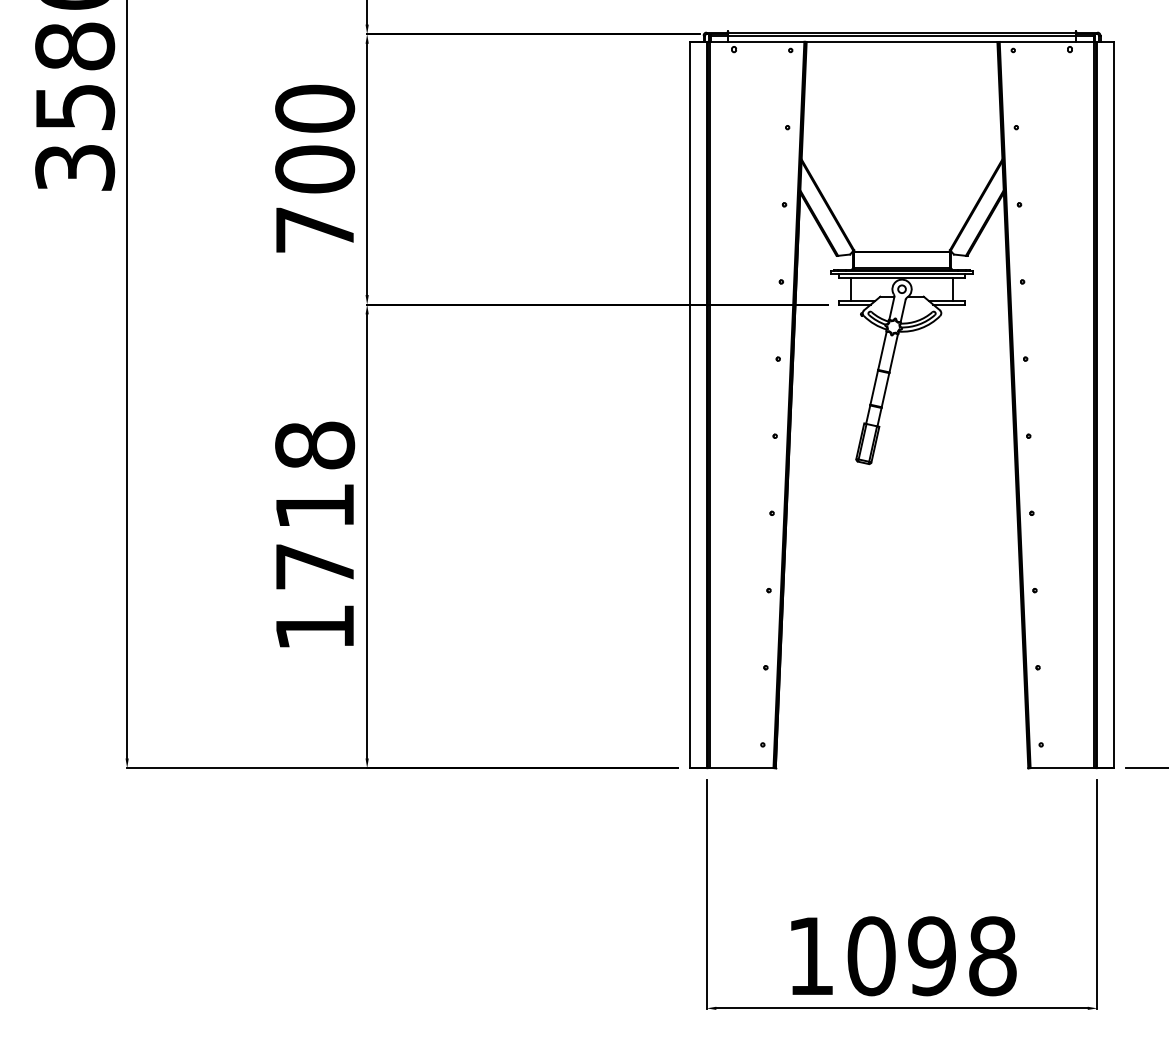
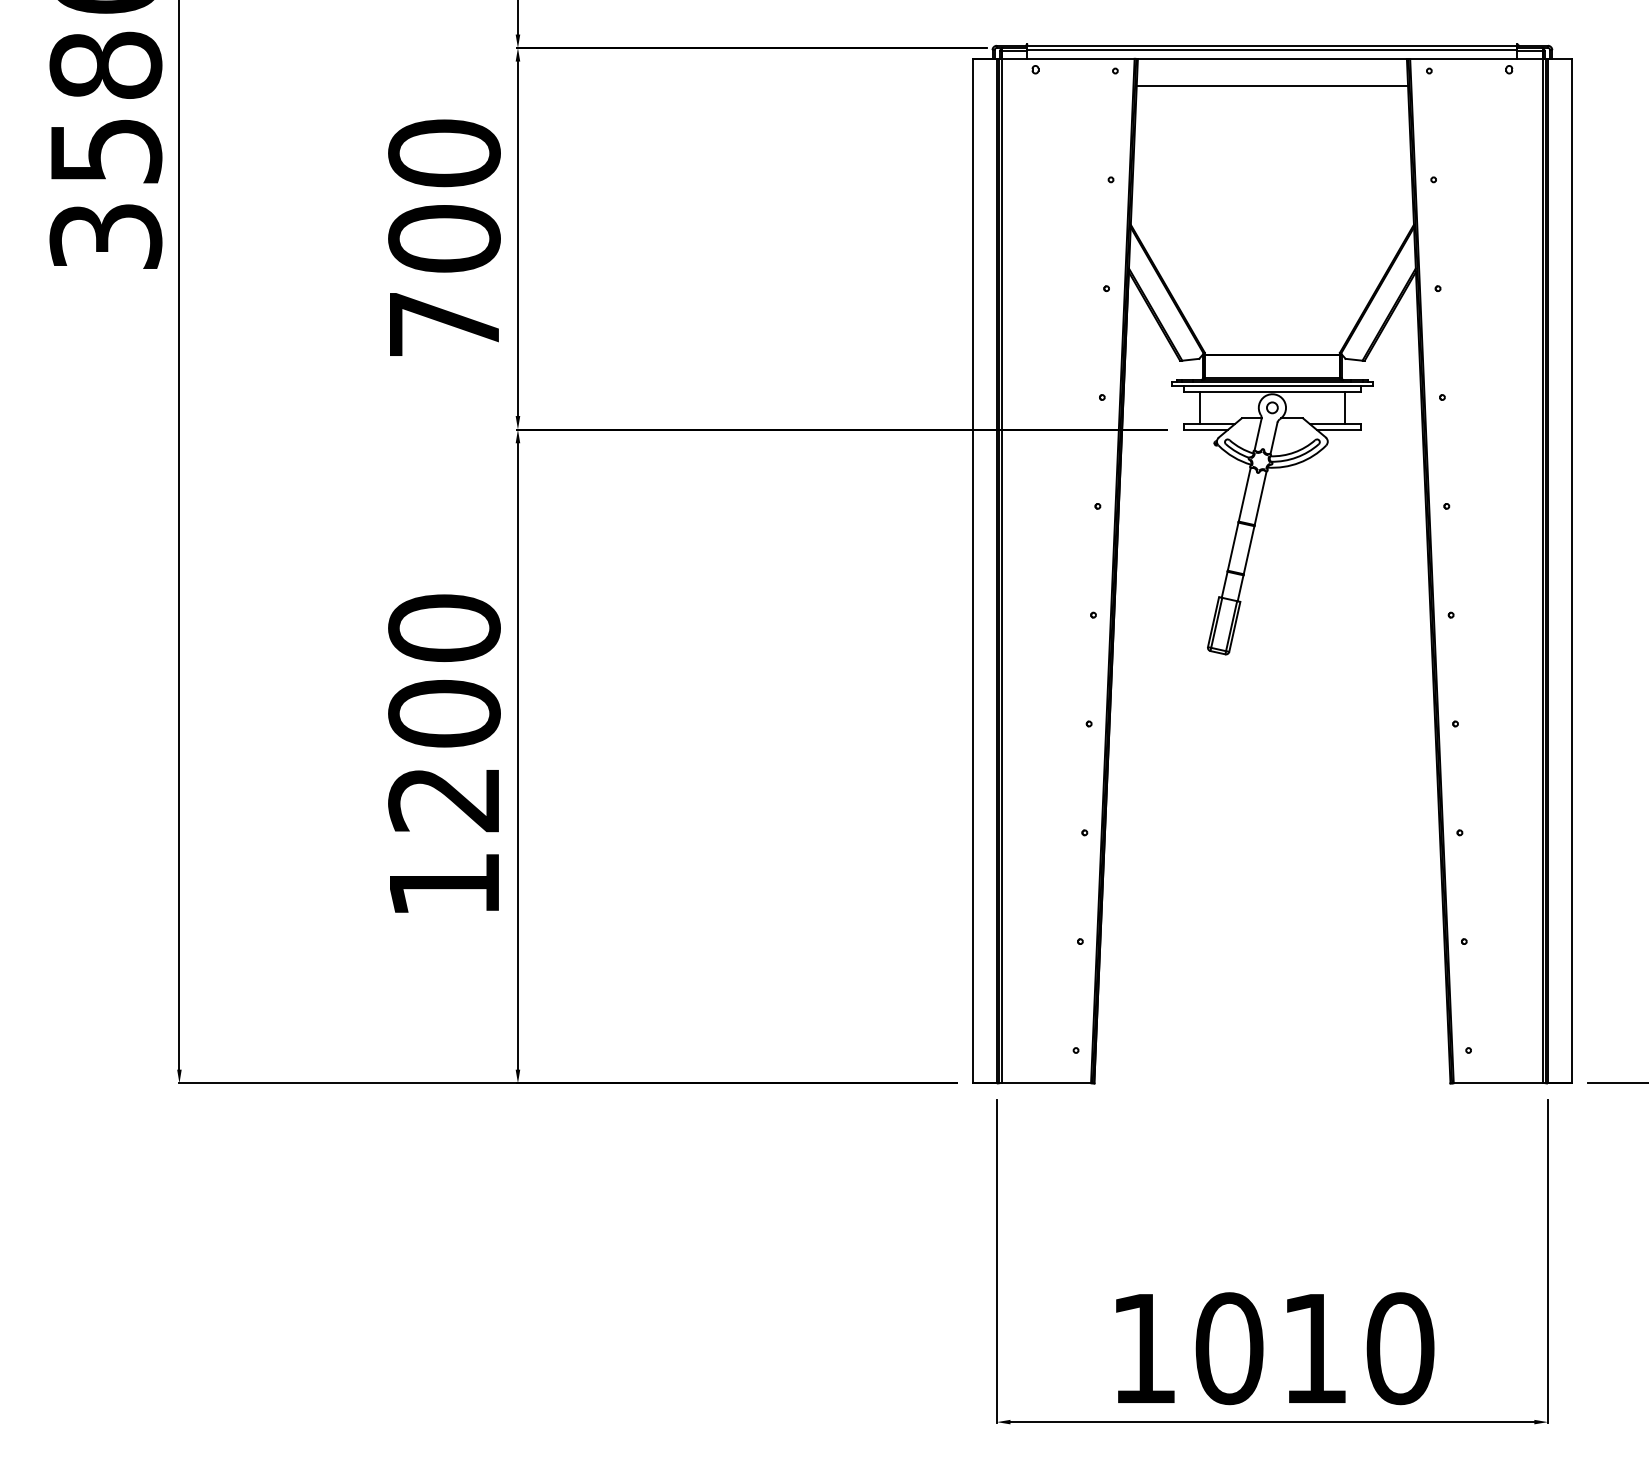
line: (901, 61) -> (1271, 86), added
text: (315, 505) -> (445, 712), 1718 -> 1200
text: (962, 956) -> (1357, 1348), 1098 -> 1010

